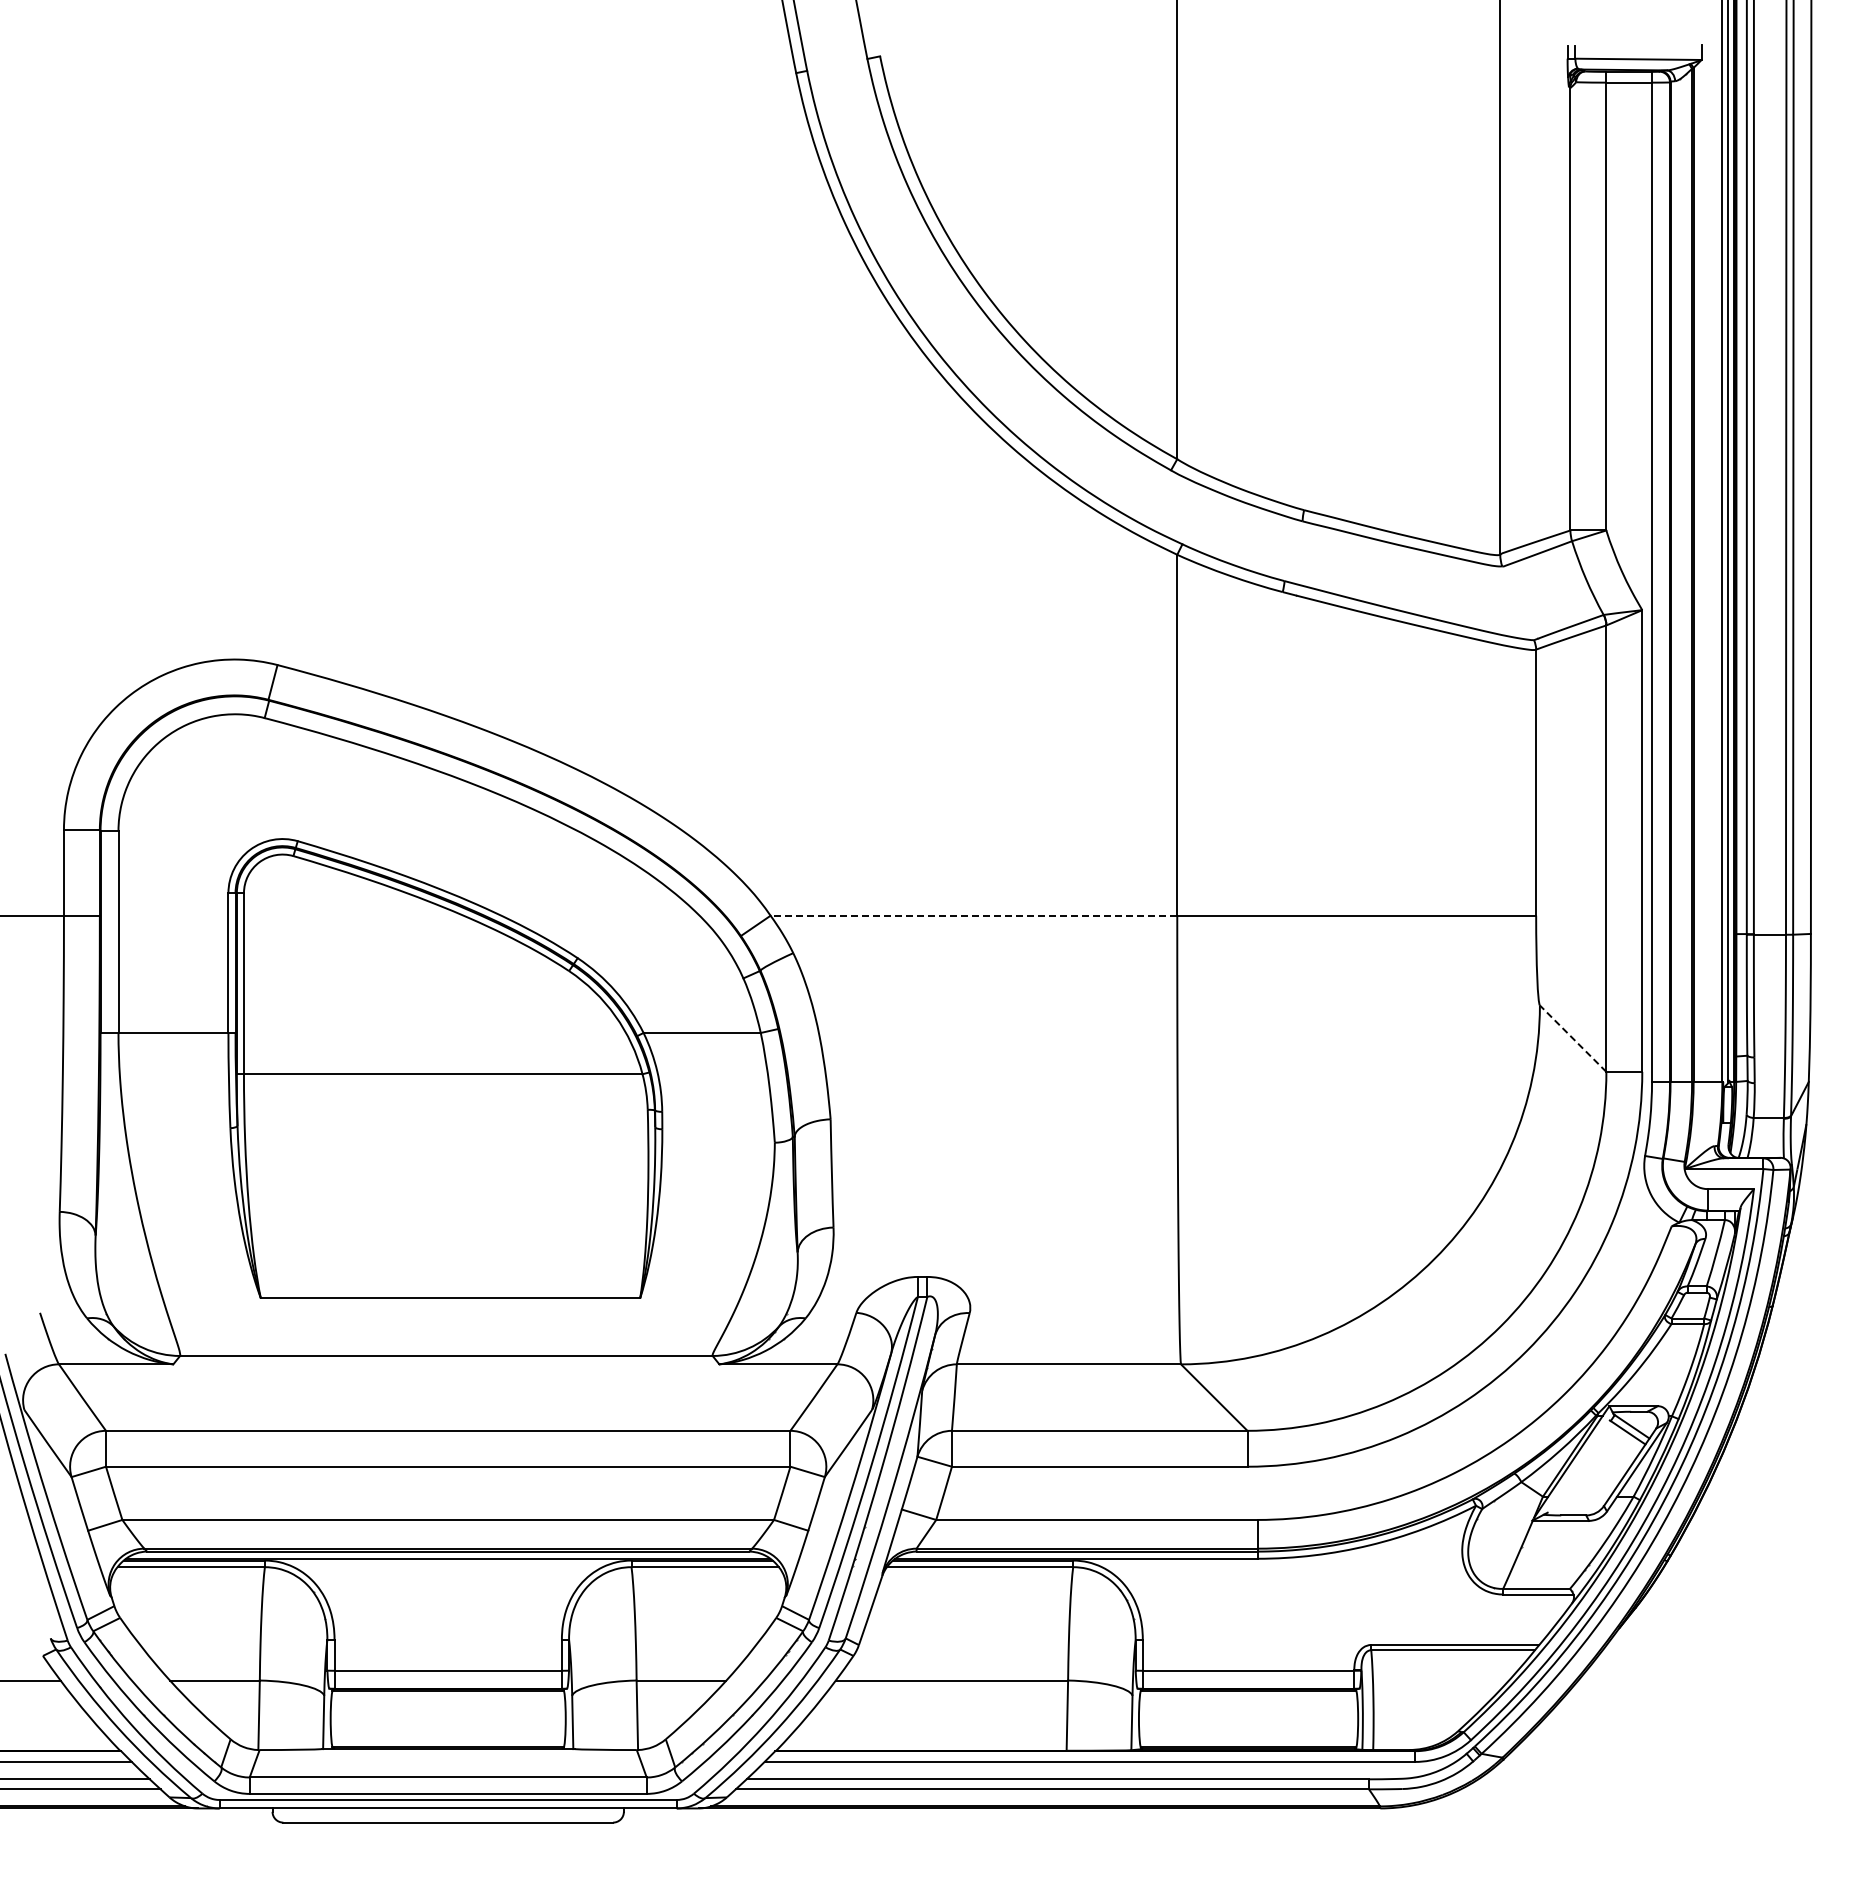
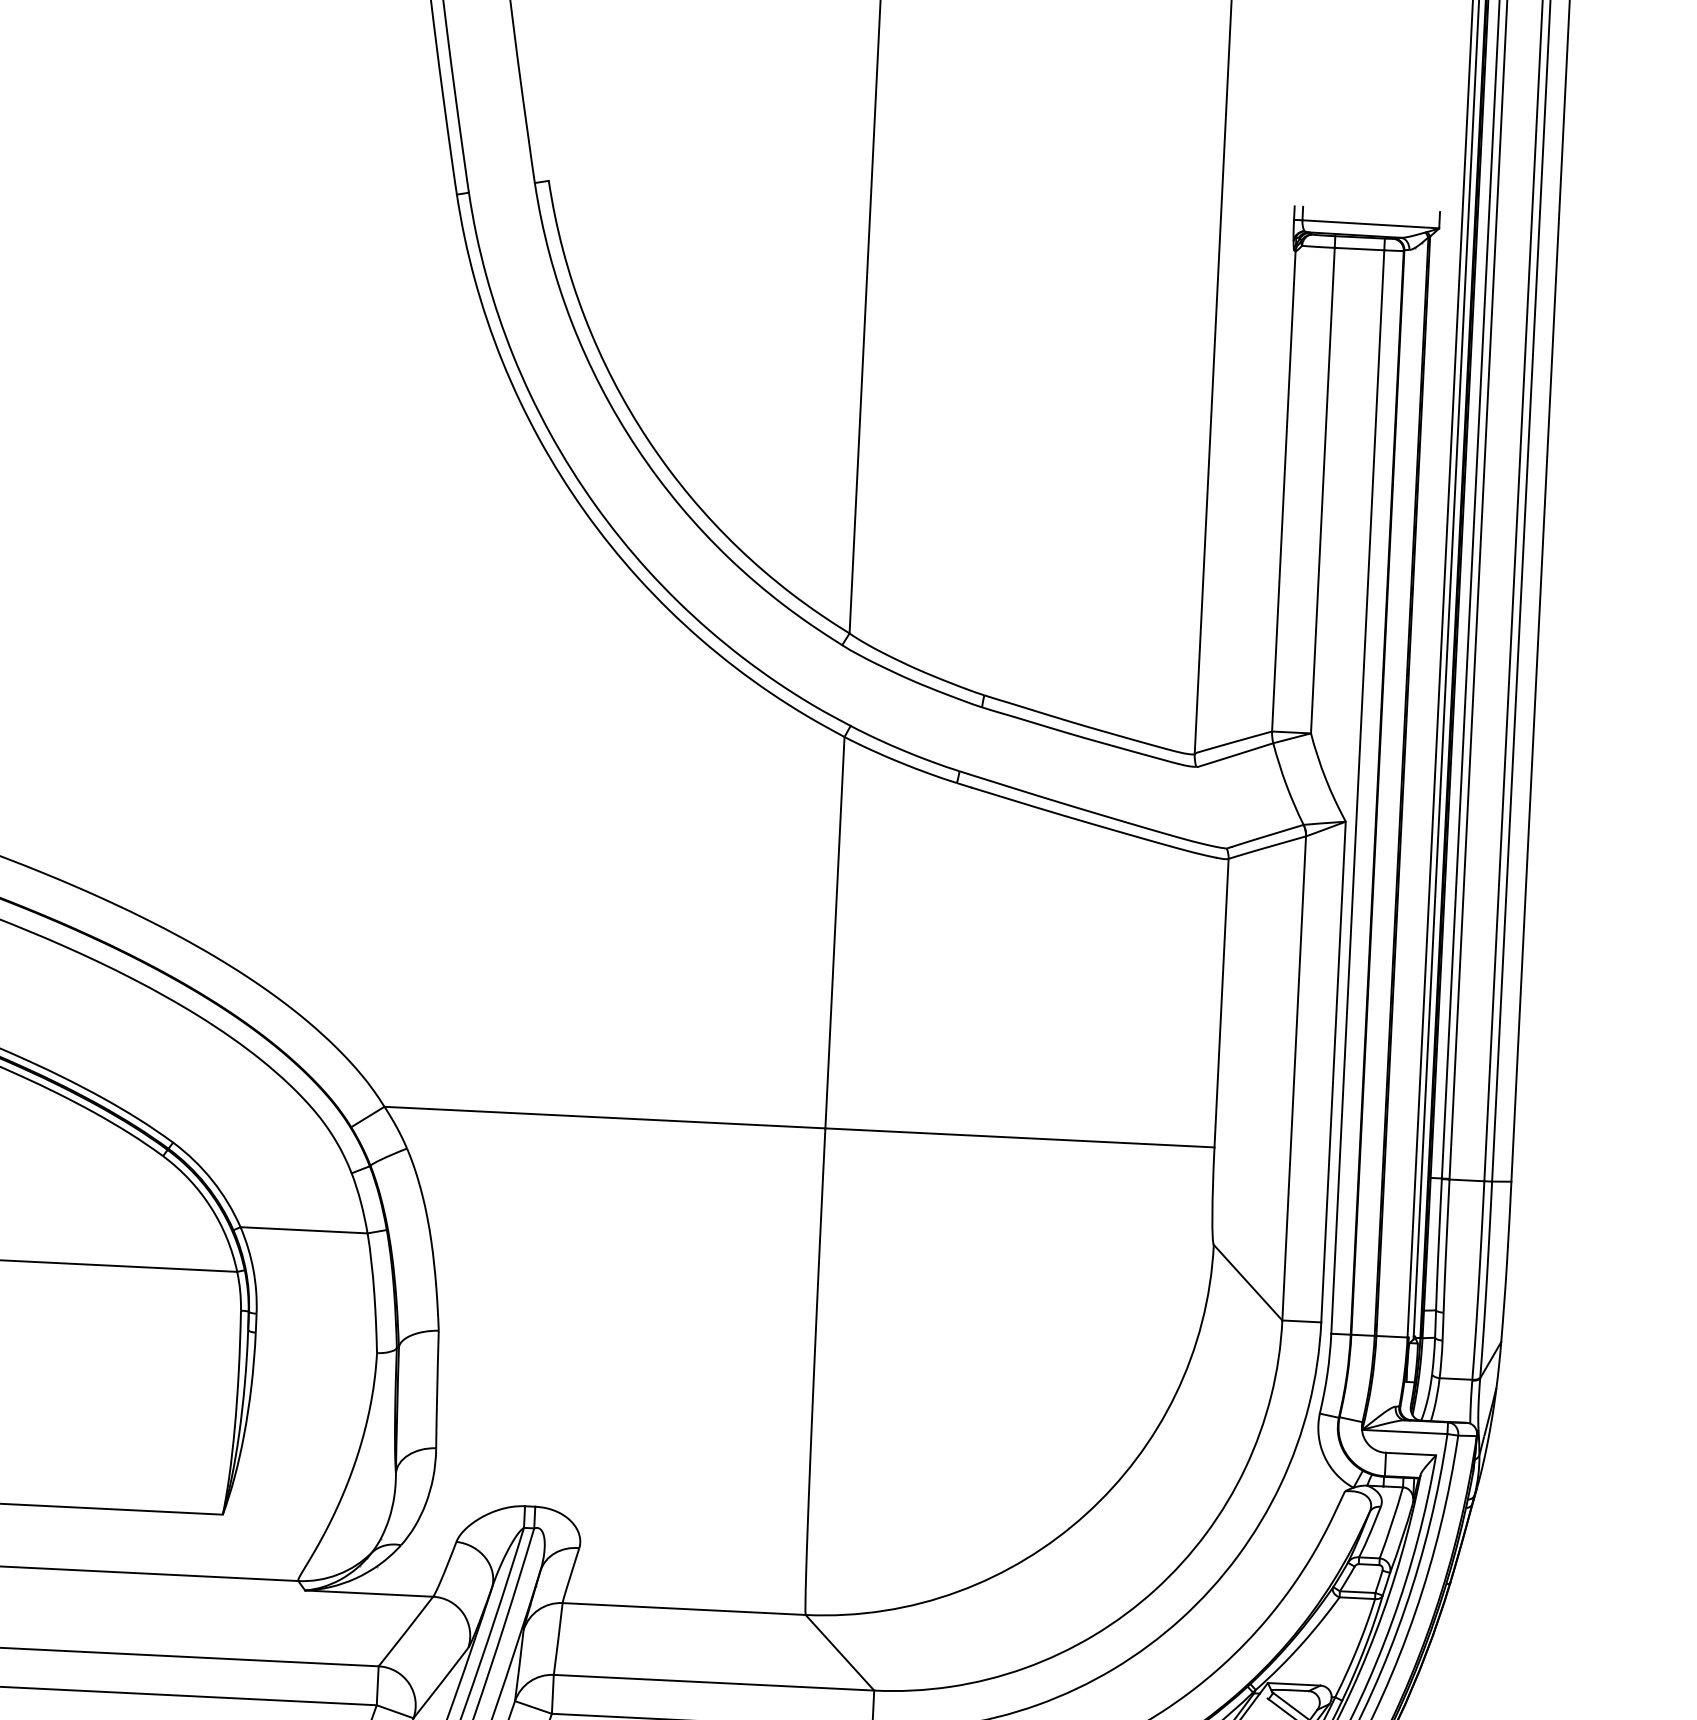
line: (973, 915) -> (604, 1117), dashed -> solid
line: (1572, 1038) -> (1247, 1282), dashed -> solid

